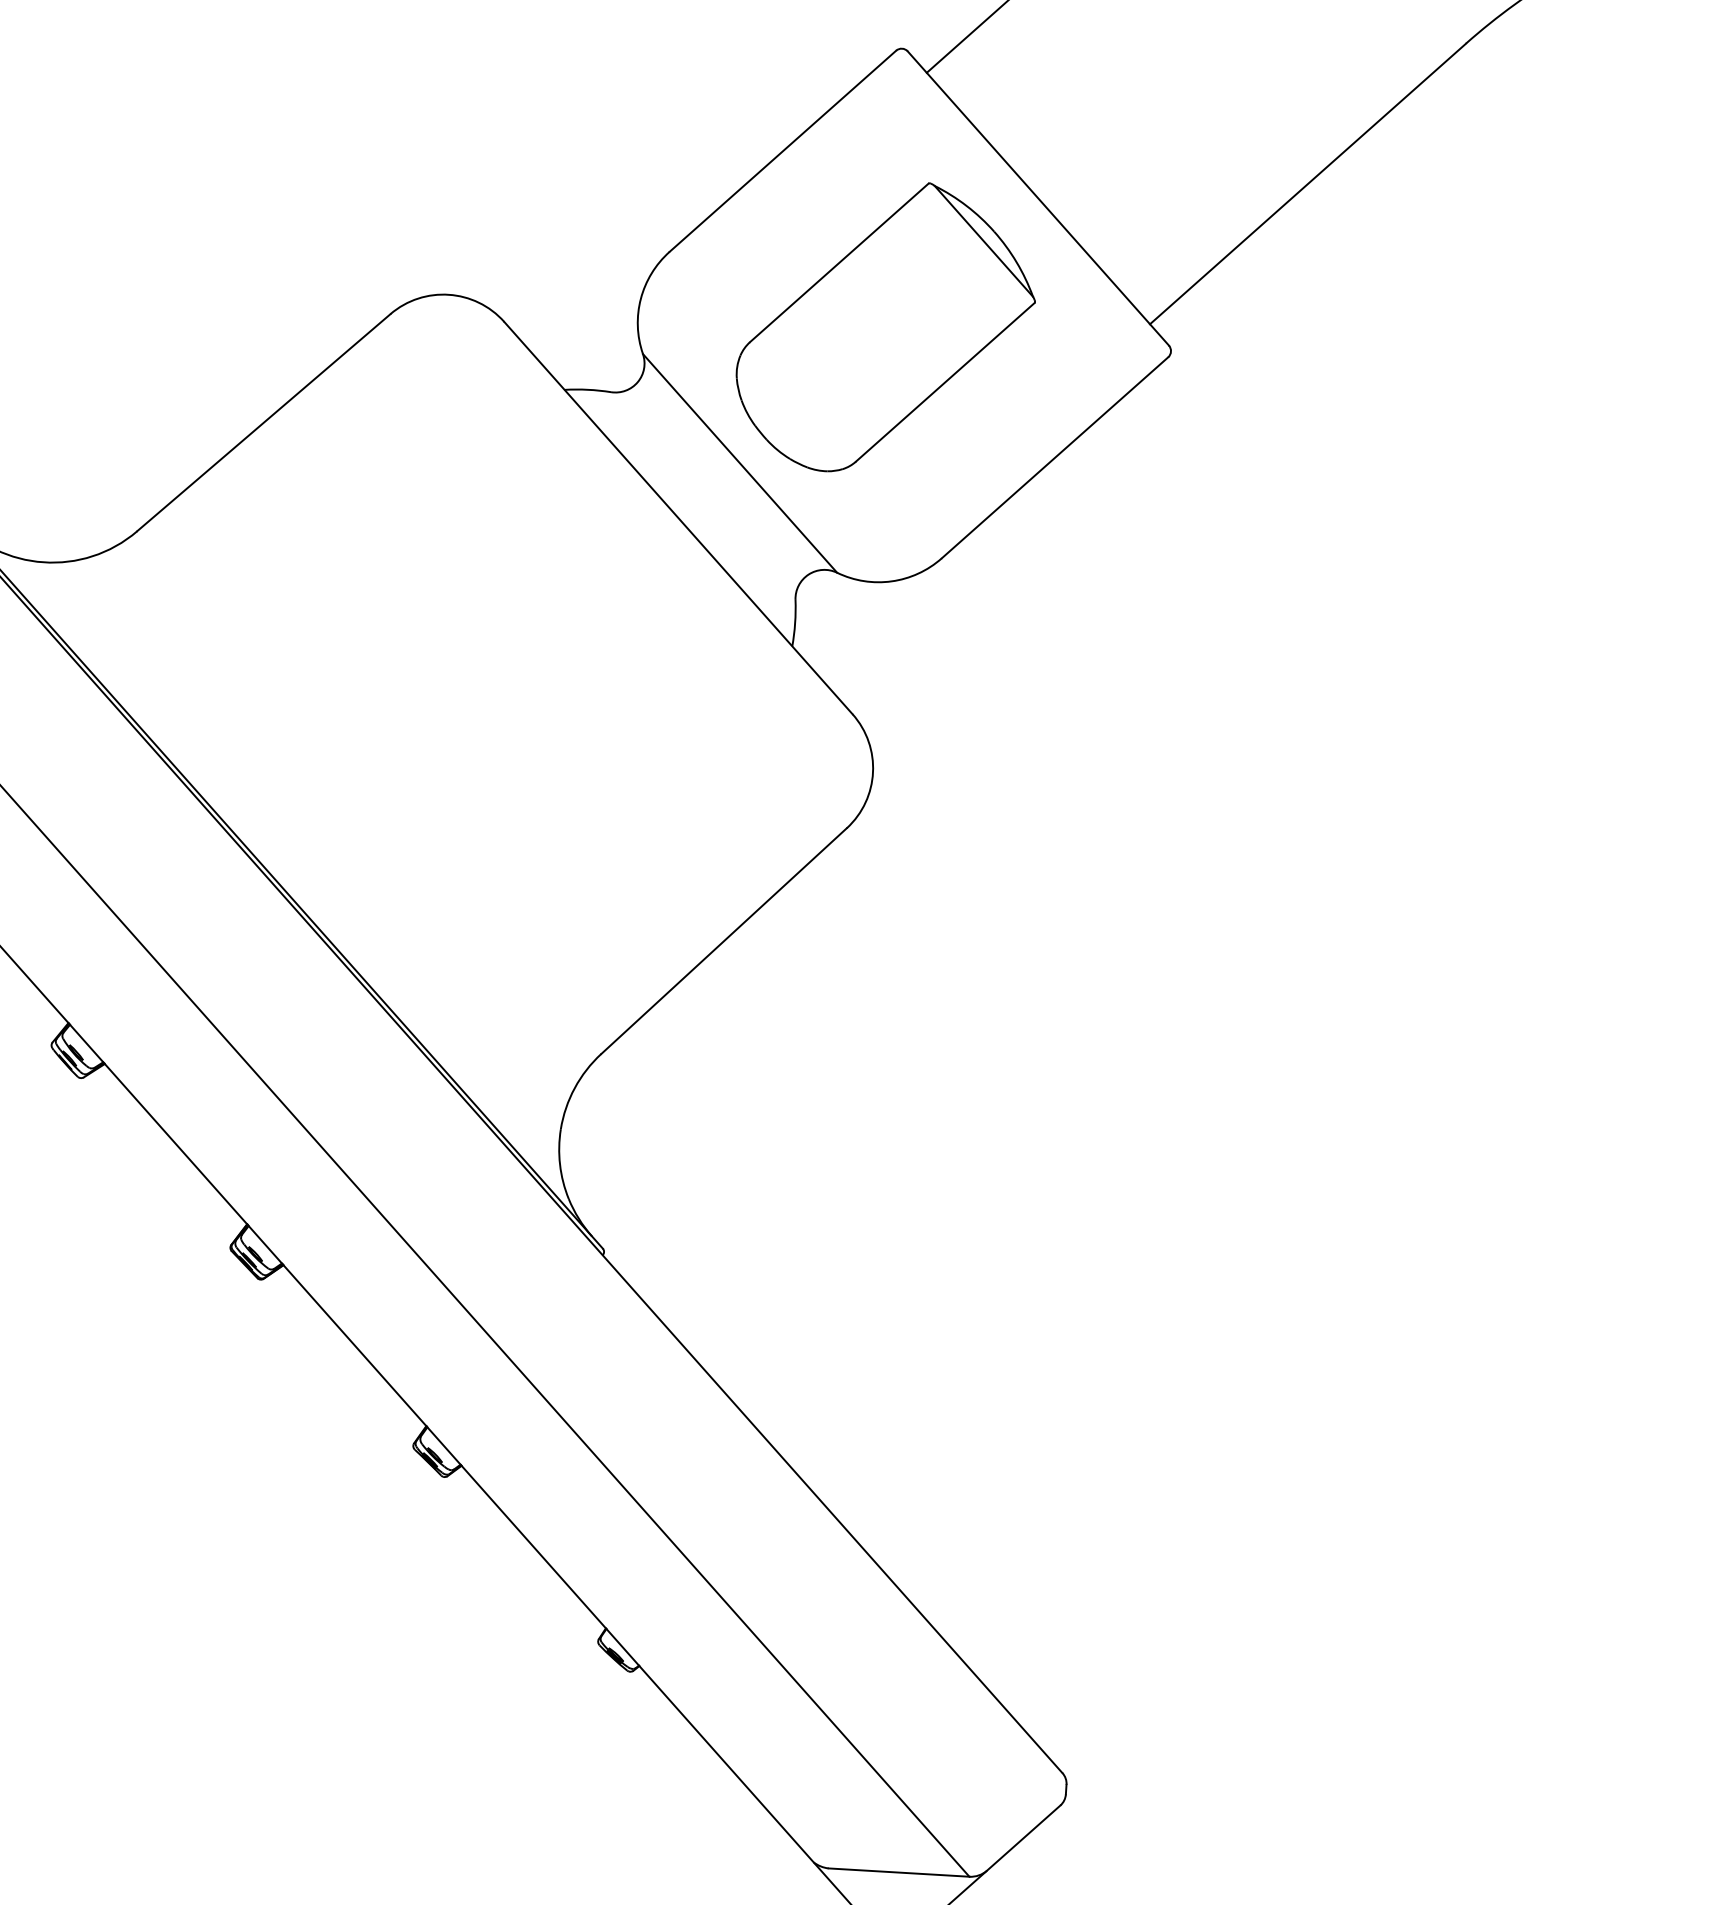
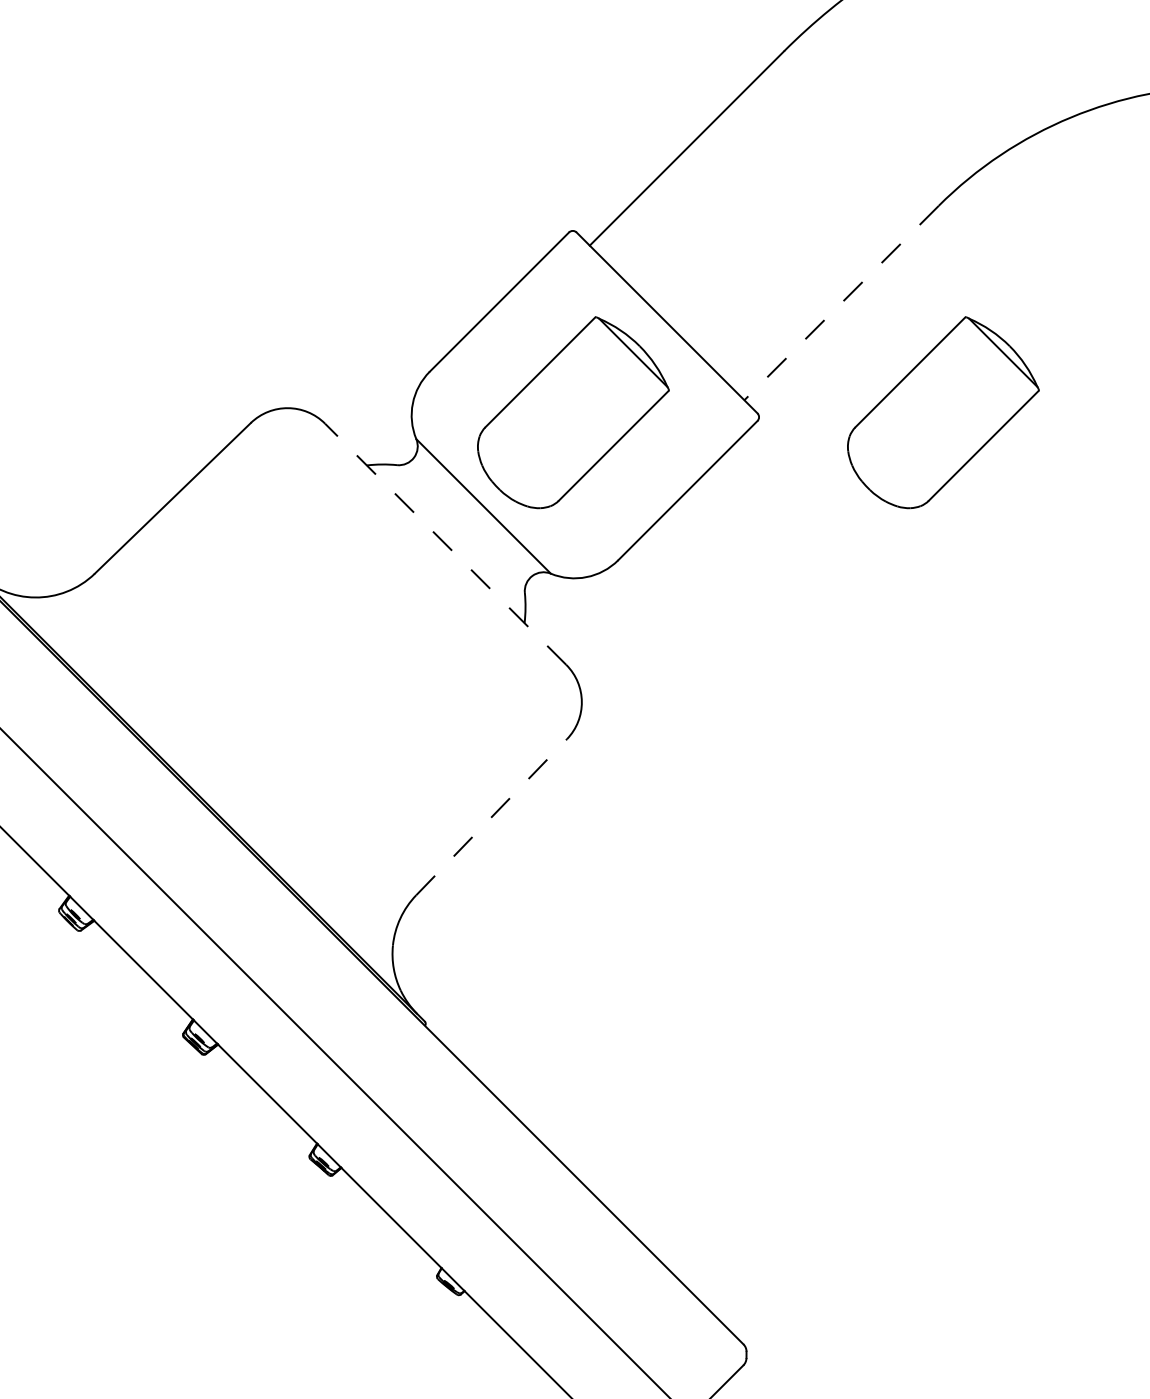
line: (1307, 184) -> (841, 303), solid -> dashed
part: (1454, 361) -> (943, 412), added
line: (678, 518) -> (445, 544), solid -> dashed
line: (725, 940) -> (492, 816), solid -> dashed

